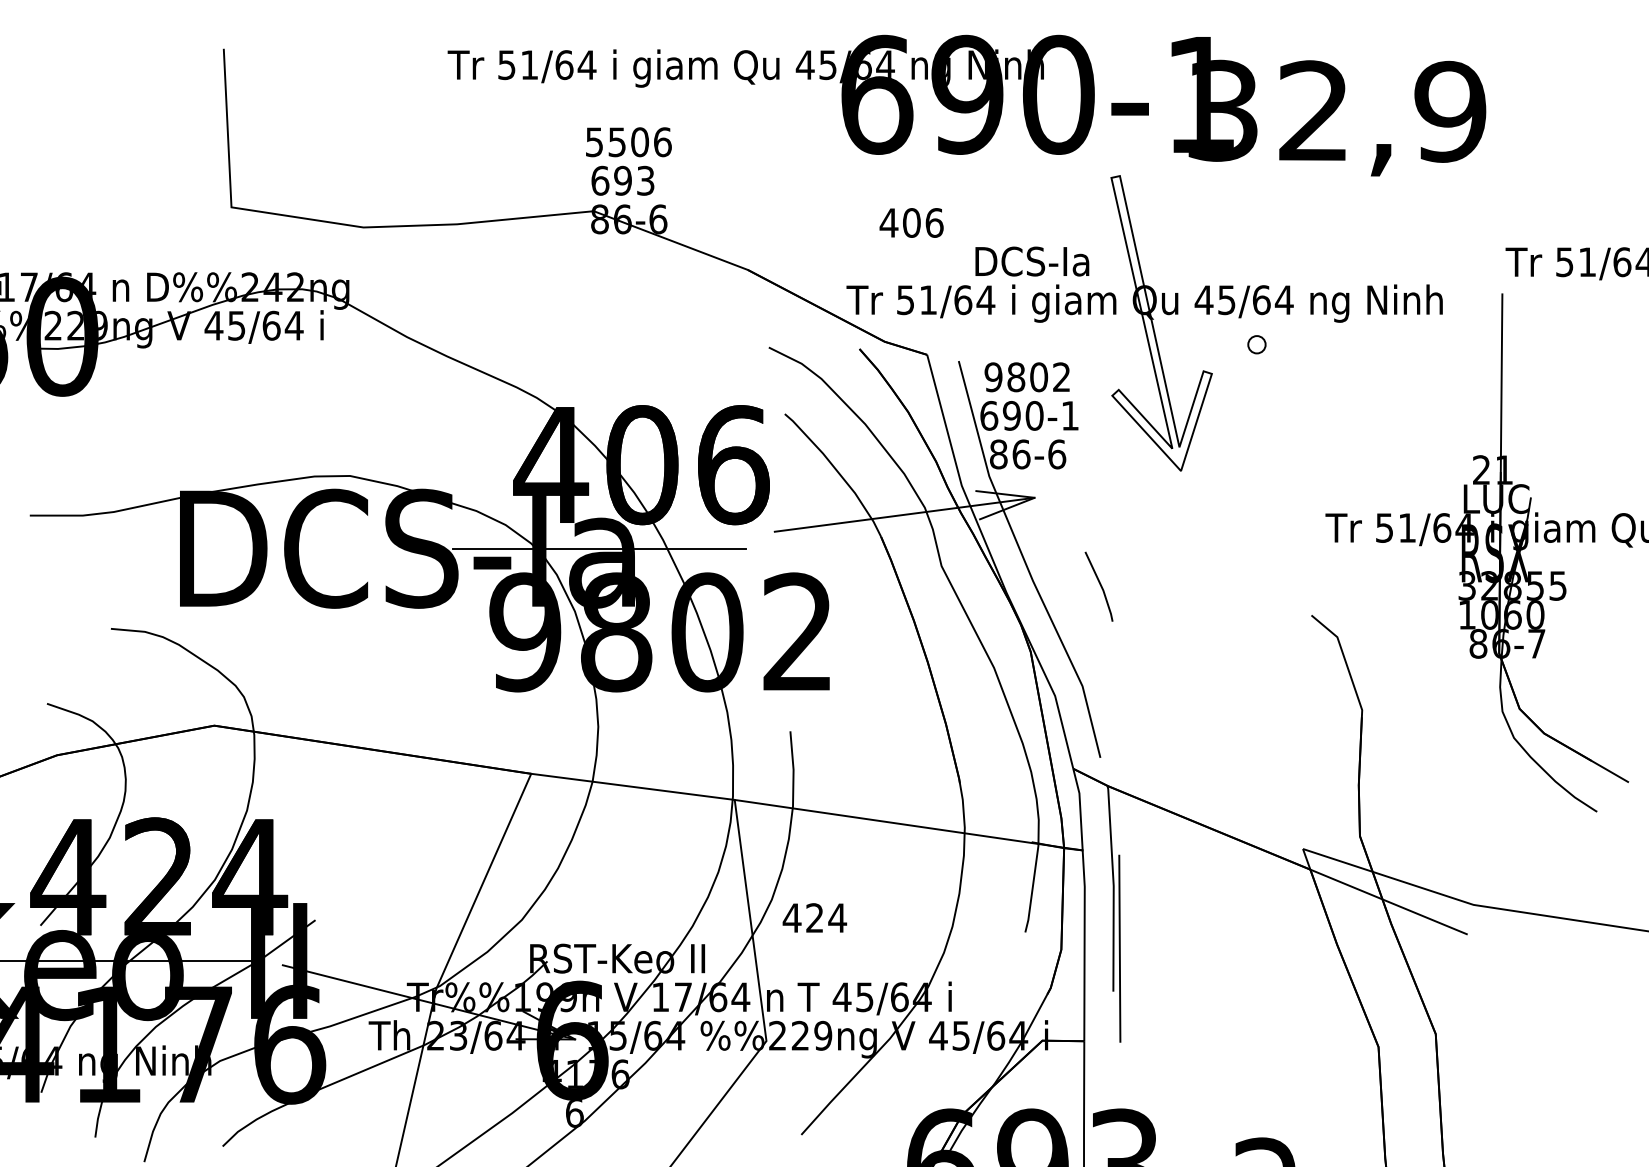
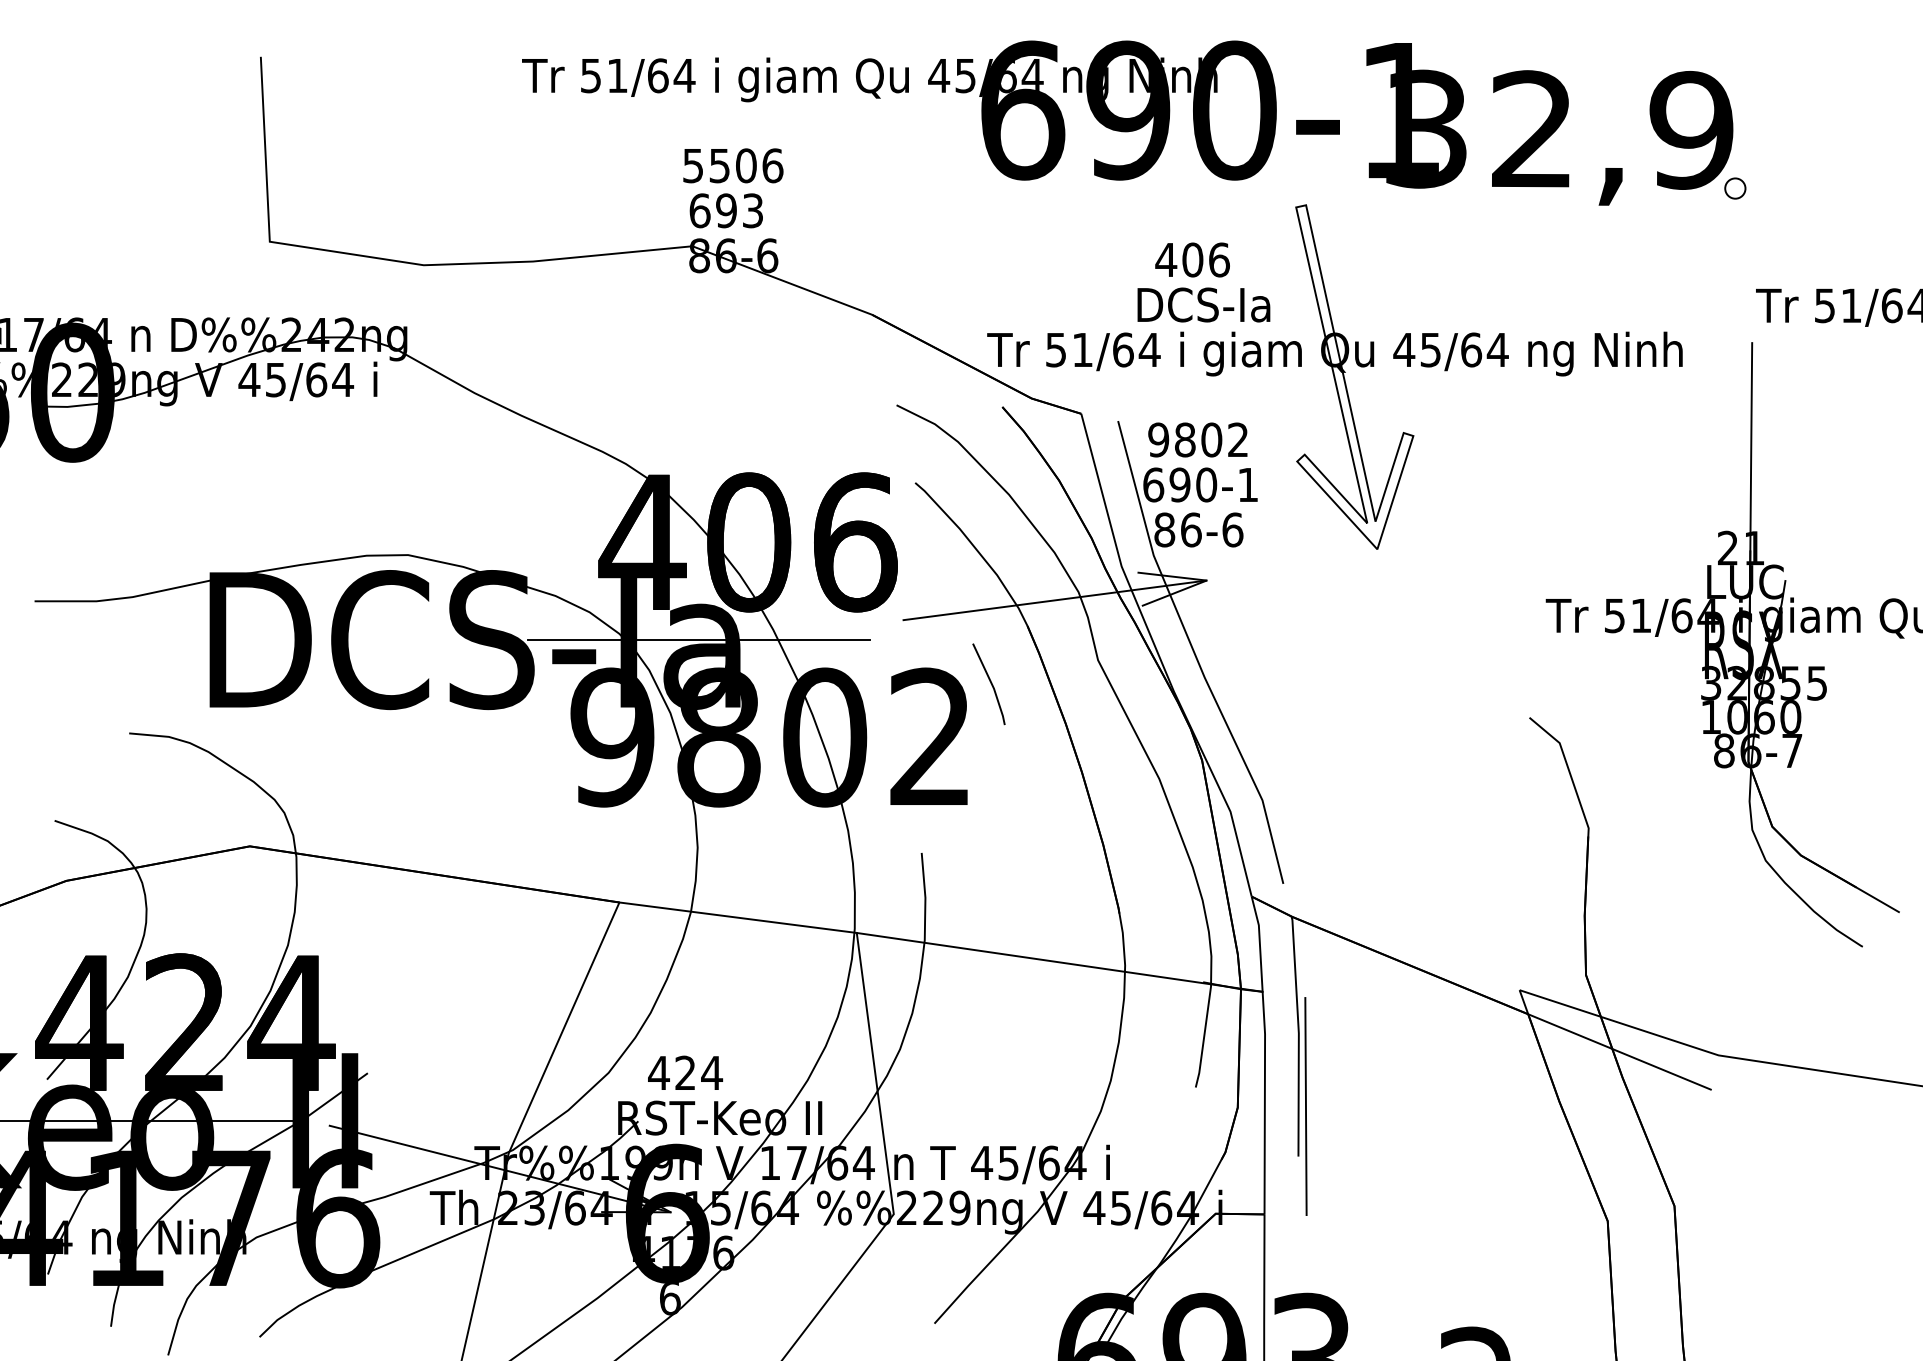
text: (911, 222) -> (1192, 259), moved
part: (1256, 344) -> (1734, 188), moved
part: (1098, 586) -> (988, 683), moved
text: (814, 917) -> (685, 1072), moved

